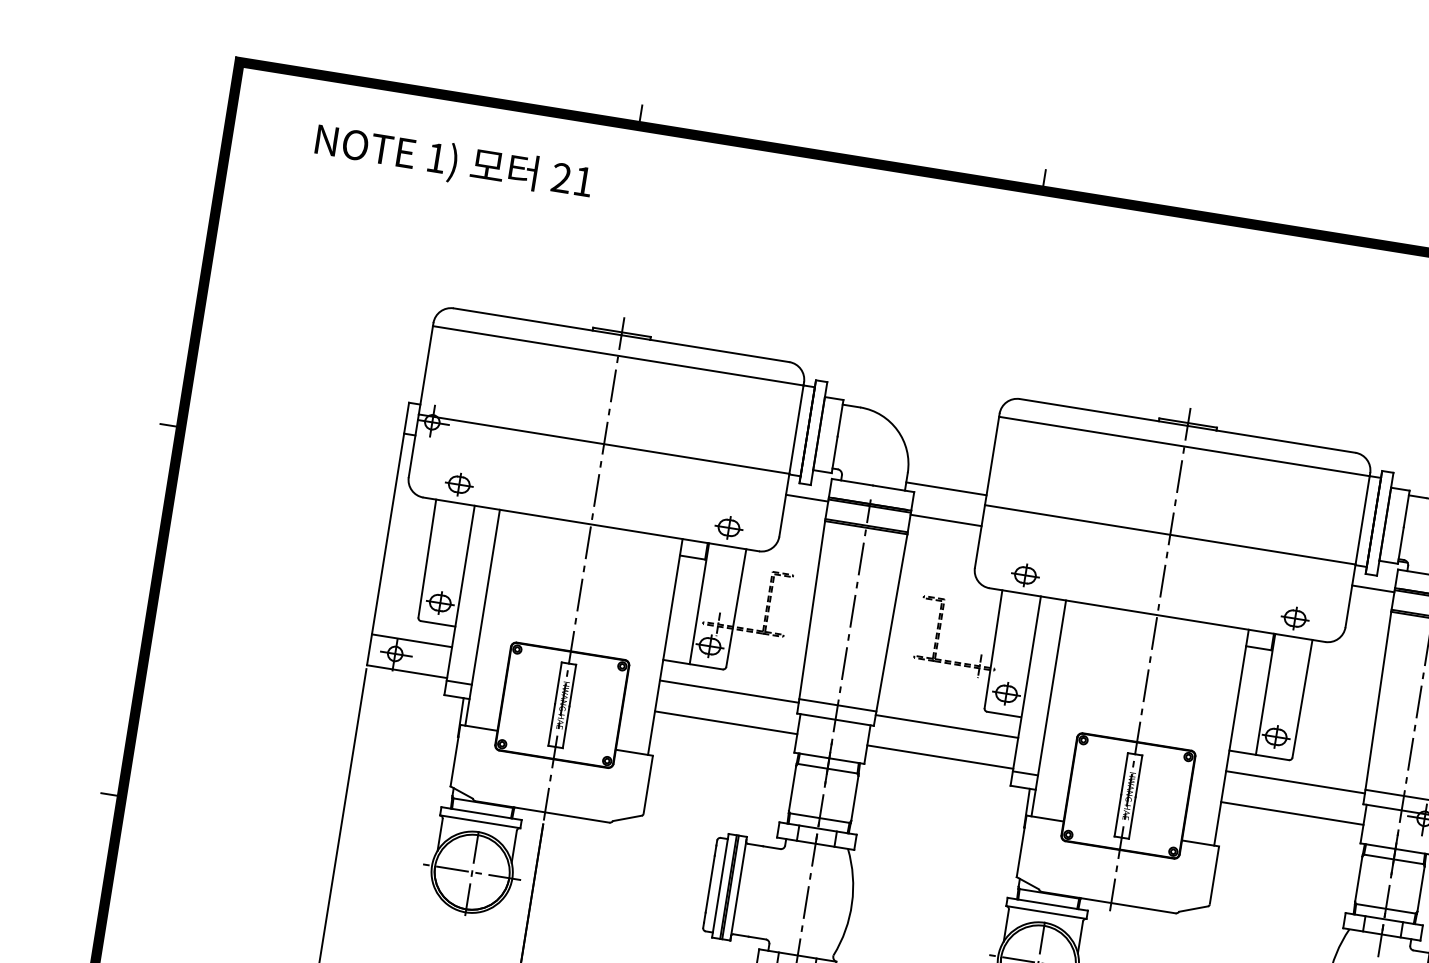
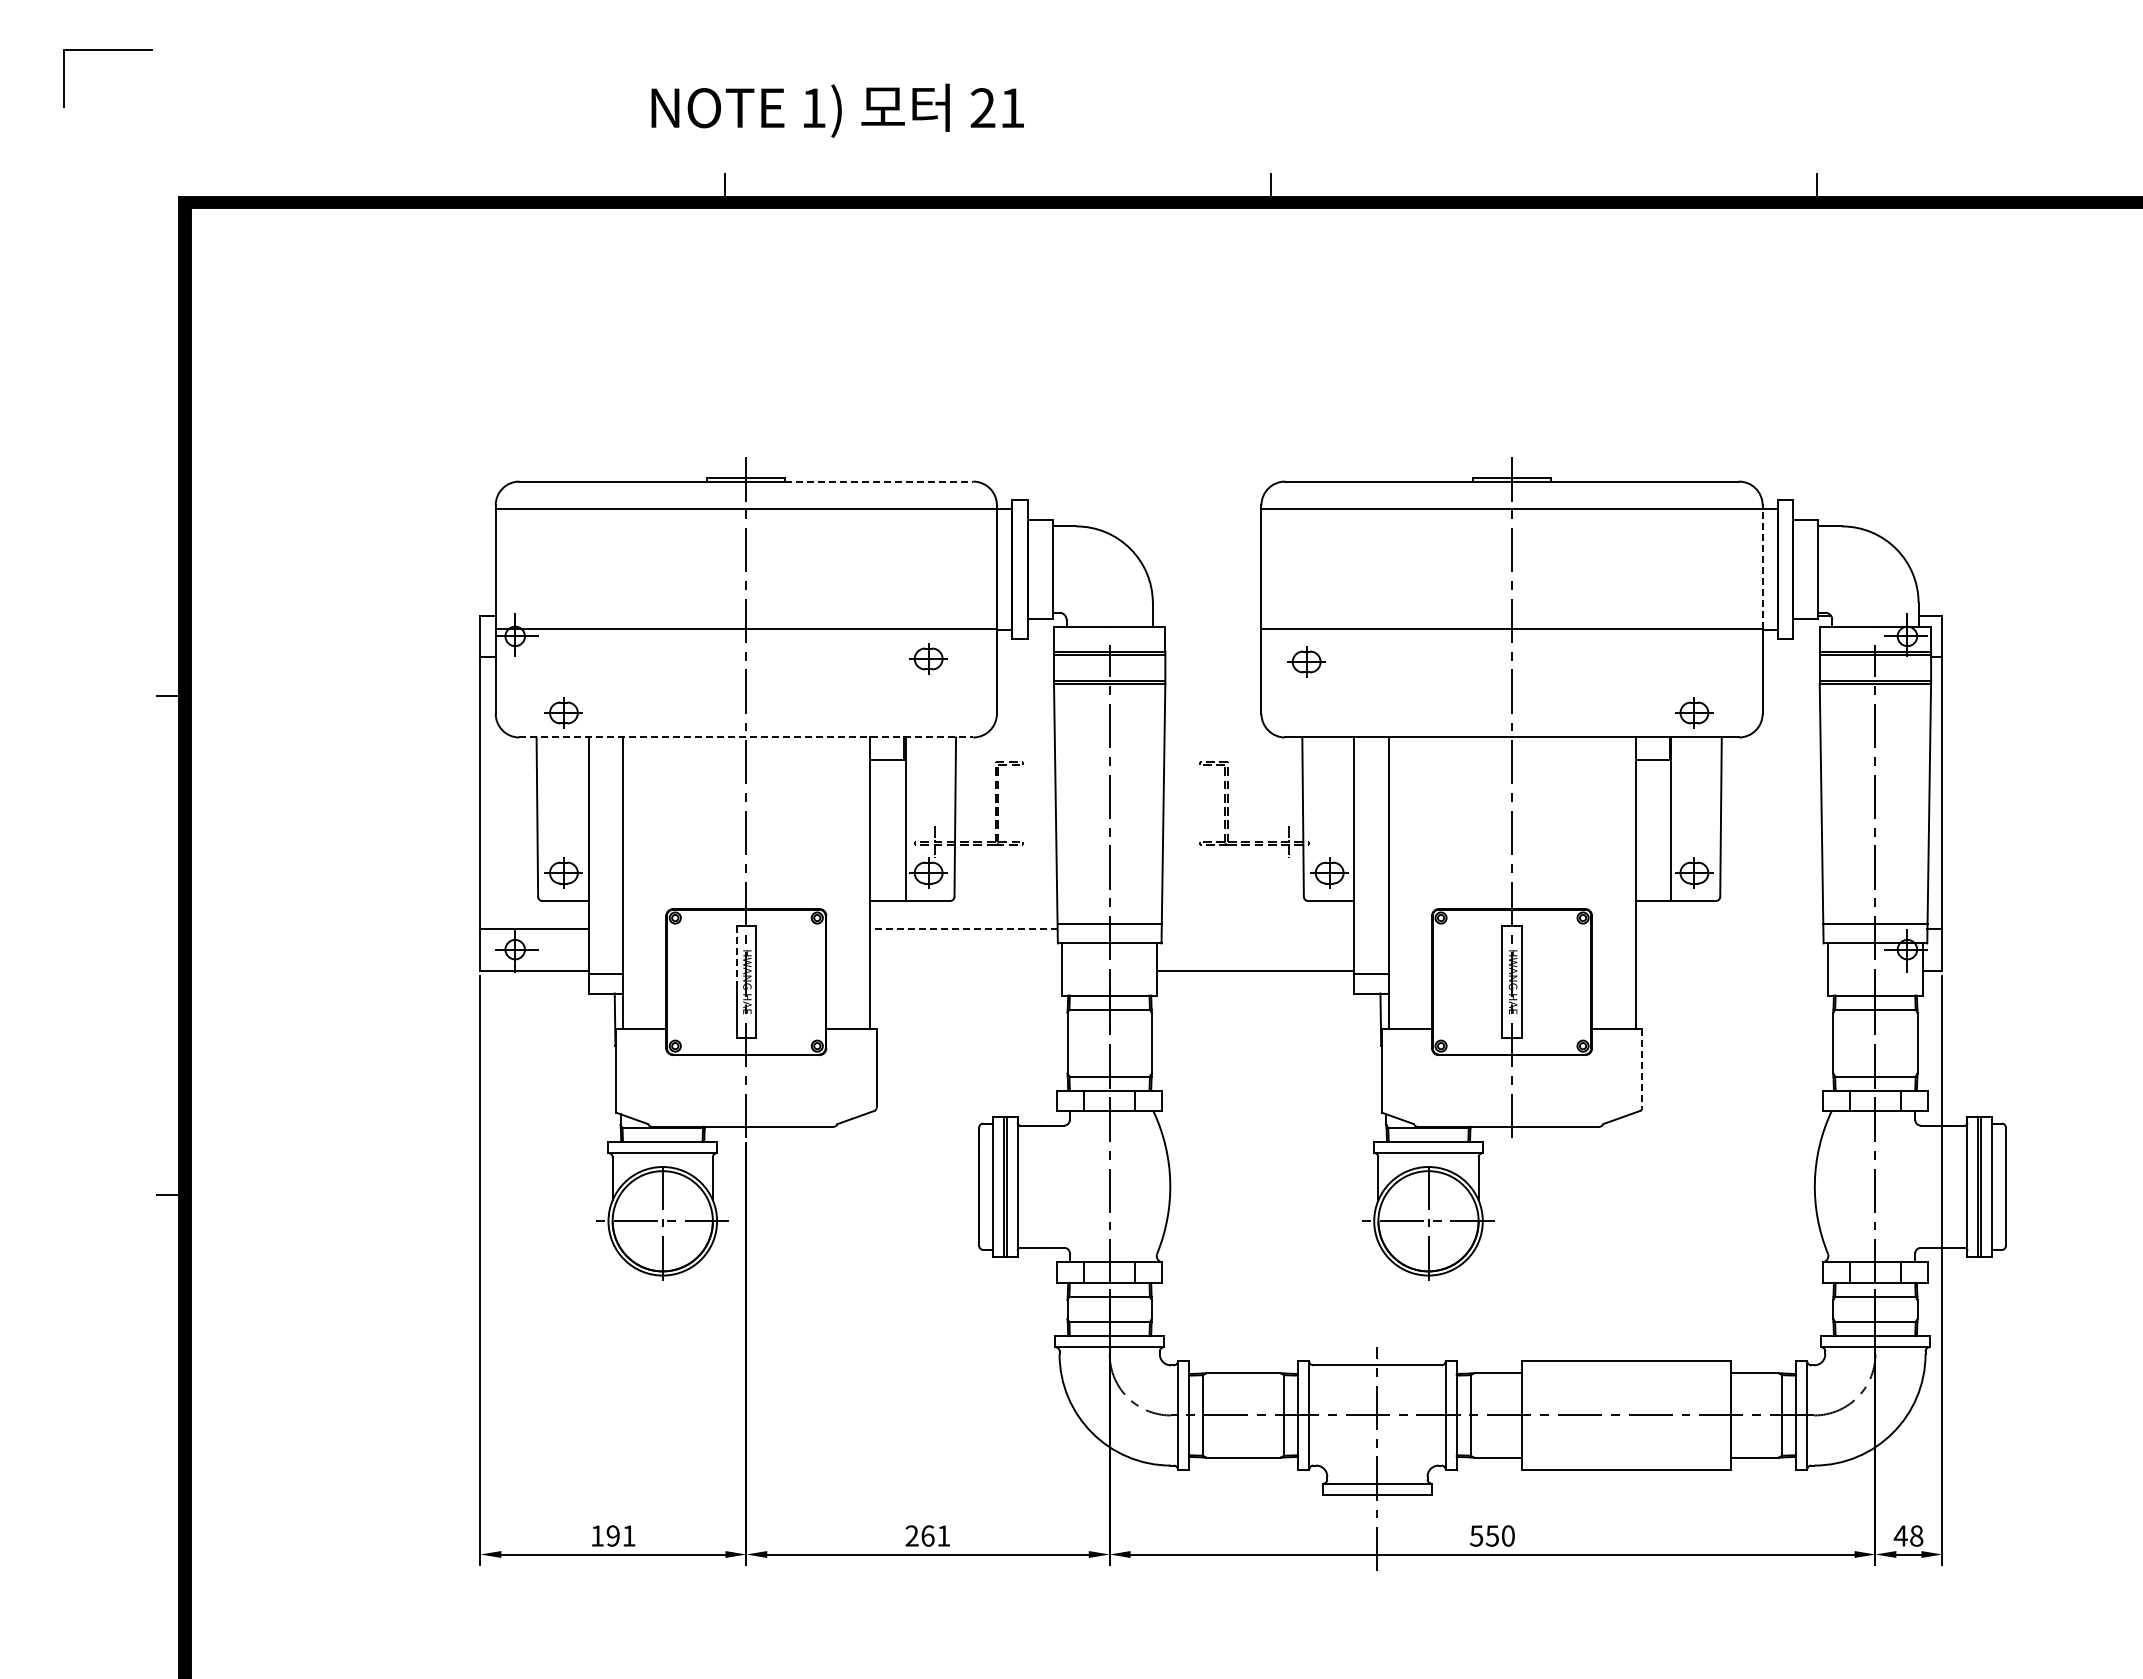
text: (453, 162) -> (837, 110), moved
line: (720, 350) -> (879, 481), solid -> dashed
line: (945, 488) -> (1206, 615), removed
line: (807, 498) -> (1025, 657), removed
line: (946, 520) -> (1213, 657), removed
line: (1362, 520) -> (1762, 569), solid -> dashed
line: (591, 524) -> (746, 737), solid -> dashed
part: (728, 527) -> (928, 658), moved
part: (1025, 575) -> (1306, 661), moved
line: (1372, 588) -> (1790, 657), removed
line: (558, 683) -> (736, 954), solid -> dashed
line: (729, 691) -> (963, 928), solid -> dashed
line: (725, 722) -> (965, 970), removed
line: (946, 726) -> (1257, 928), removed
line: (1295, 782) -> (1729, 928), removed
line: (1292, 813) -> (1731, 970), removed
line: (1214, 876) -> (1642, 1069), solid -> dashed

